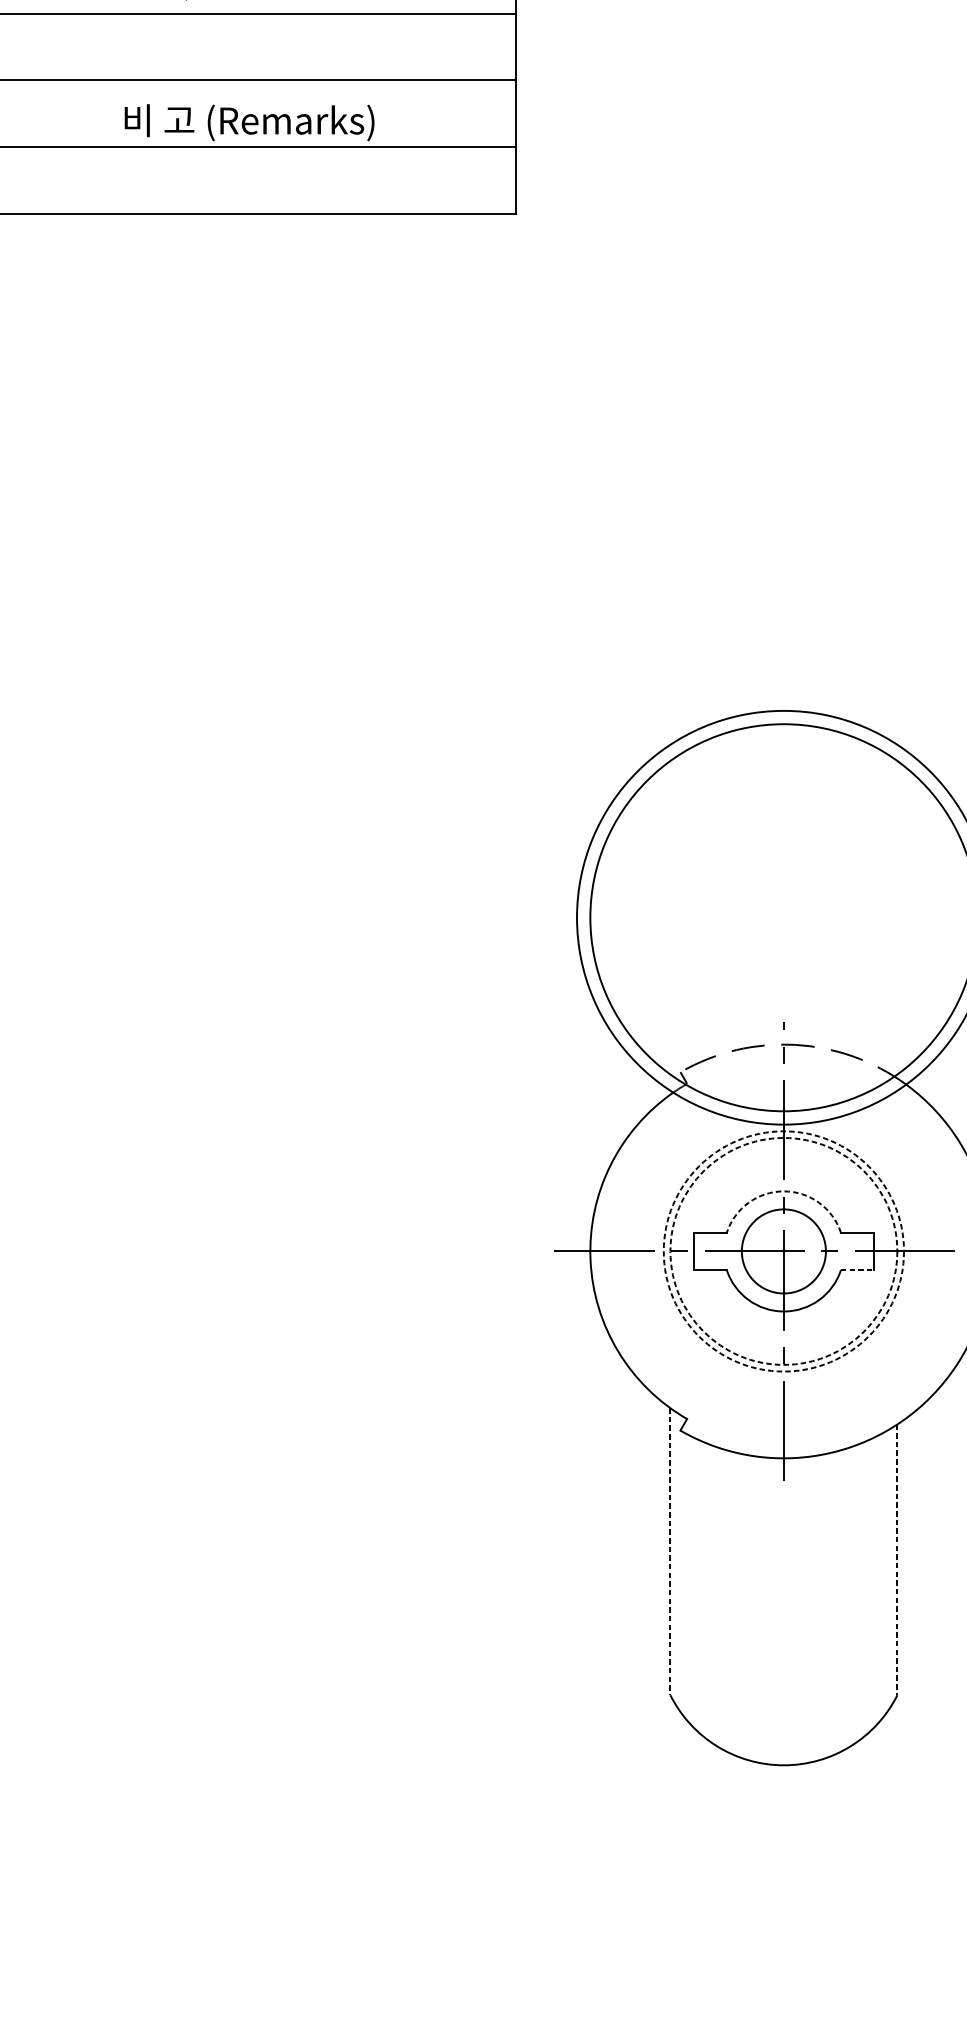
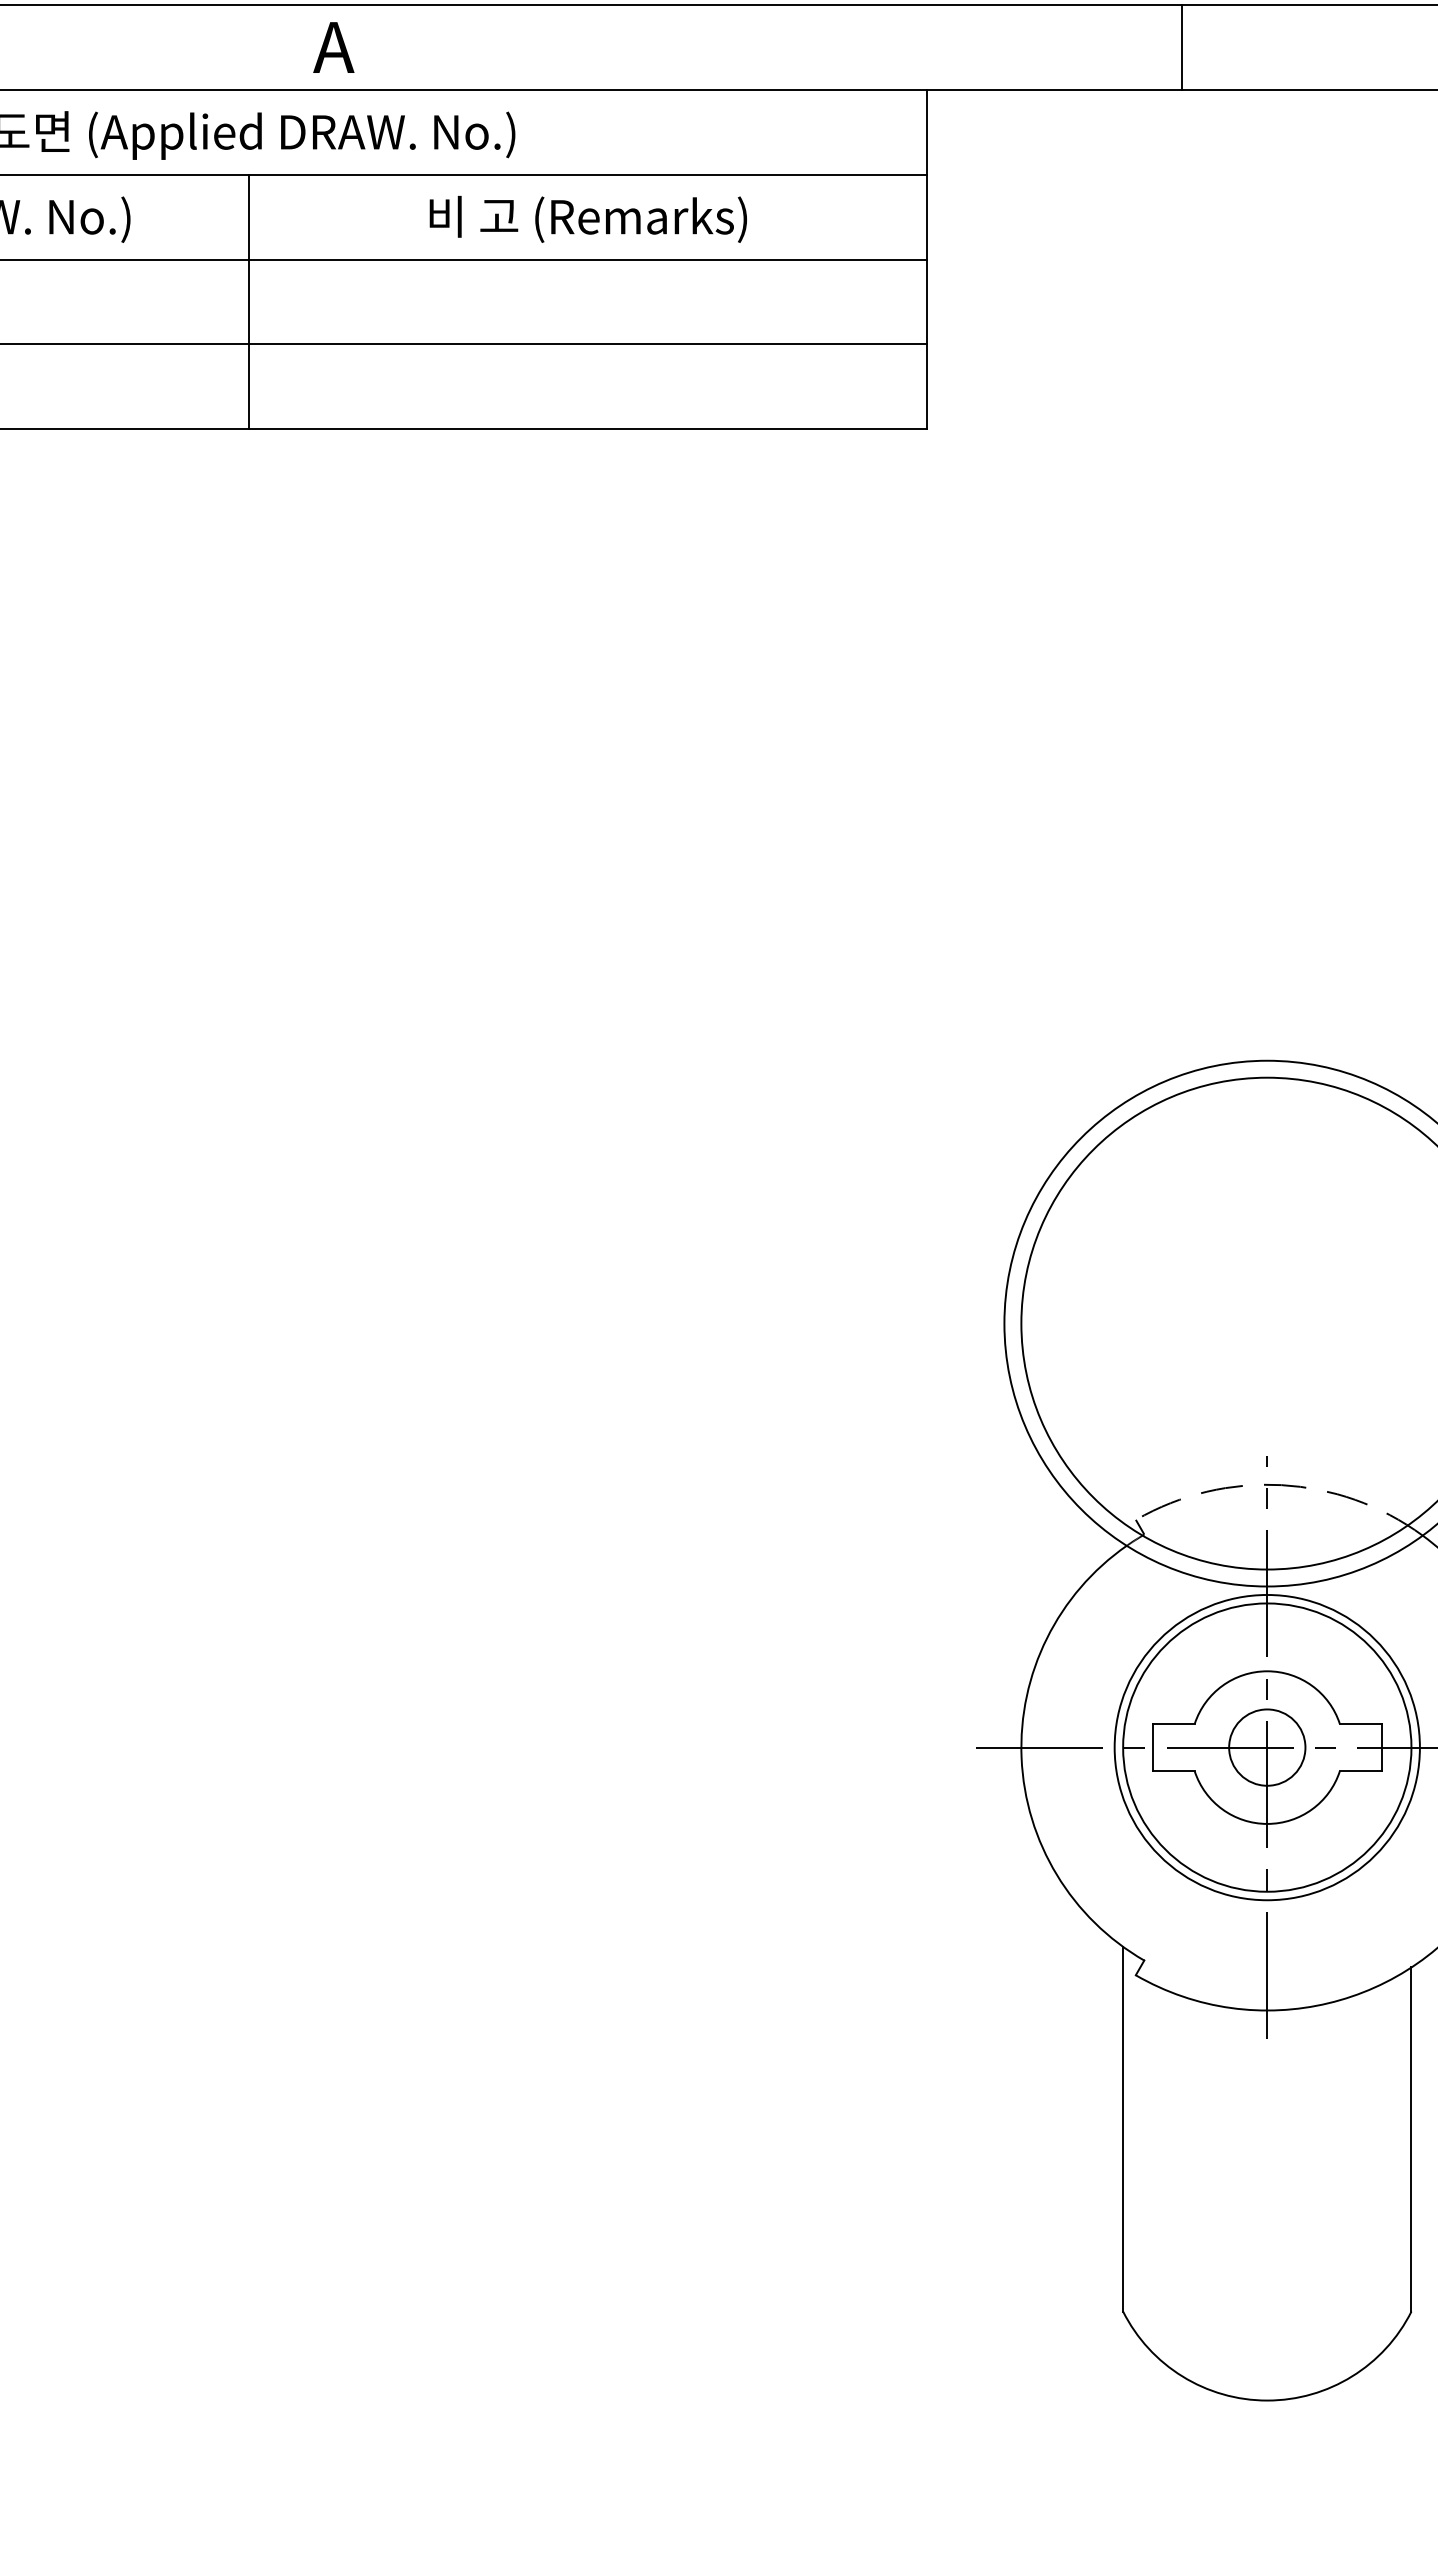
text: (248, 122) -> (587, 218), moved
arc: (784, 1191) -> (1267, 1671), dashed -> solid
circle: (783, 1251) -> (1266, 1747), dashed -> solid
circle: (784, 1251) -> (1267, 1747), dashed -> solid
circle: (784, 1251) -> (1267, 1747), size x0.71
line: (858, 1270) -> (1361, 1771), dashed -> solid
line: (670, 1551) -> (1123, 2129), dashed -> solid
line: (897, 1559) -> (1411, 2139), dashed -> solid

